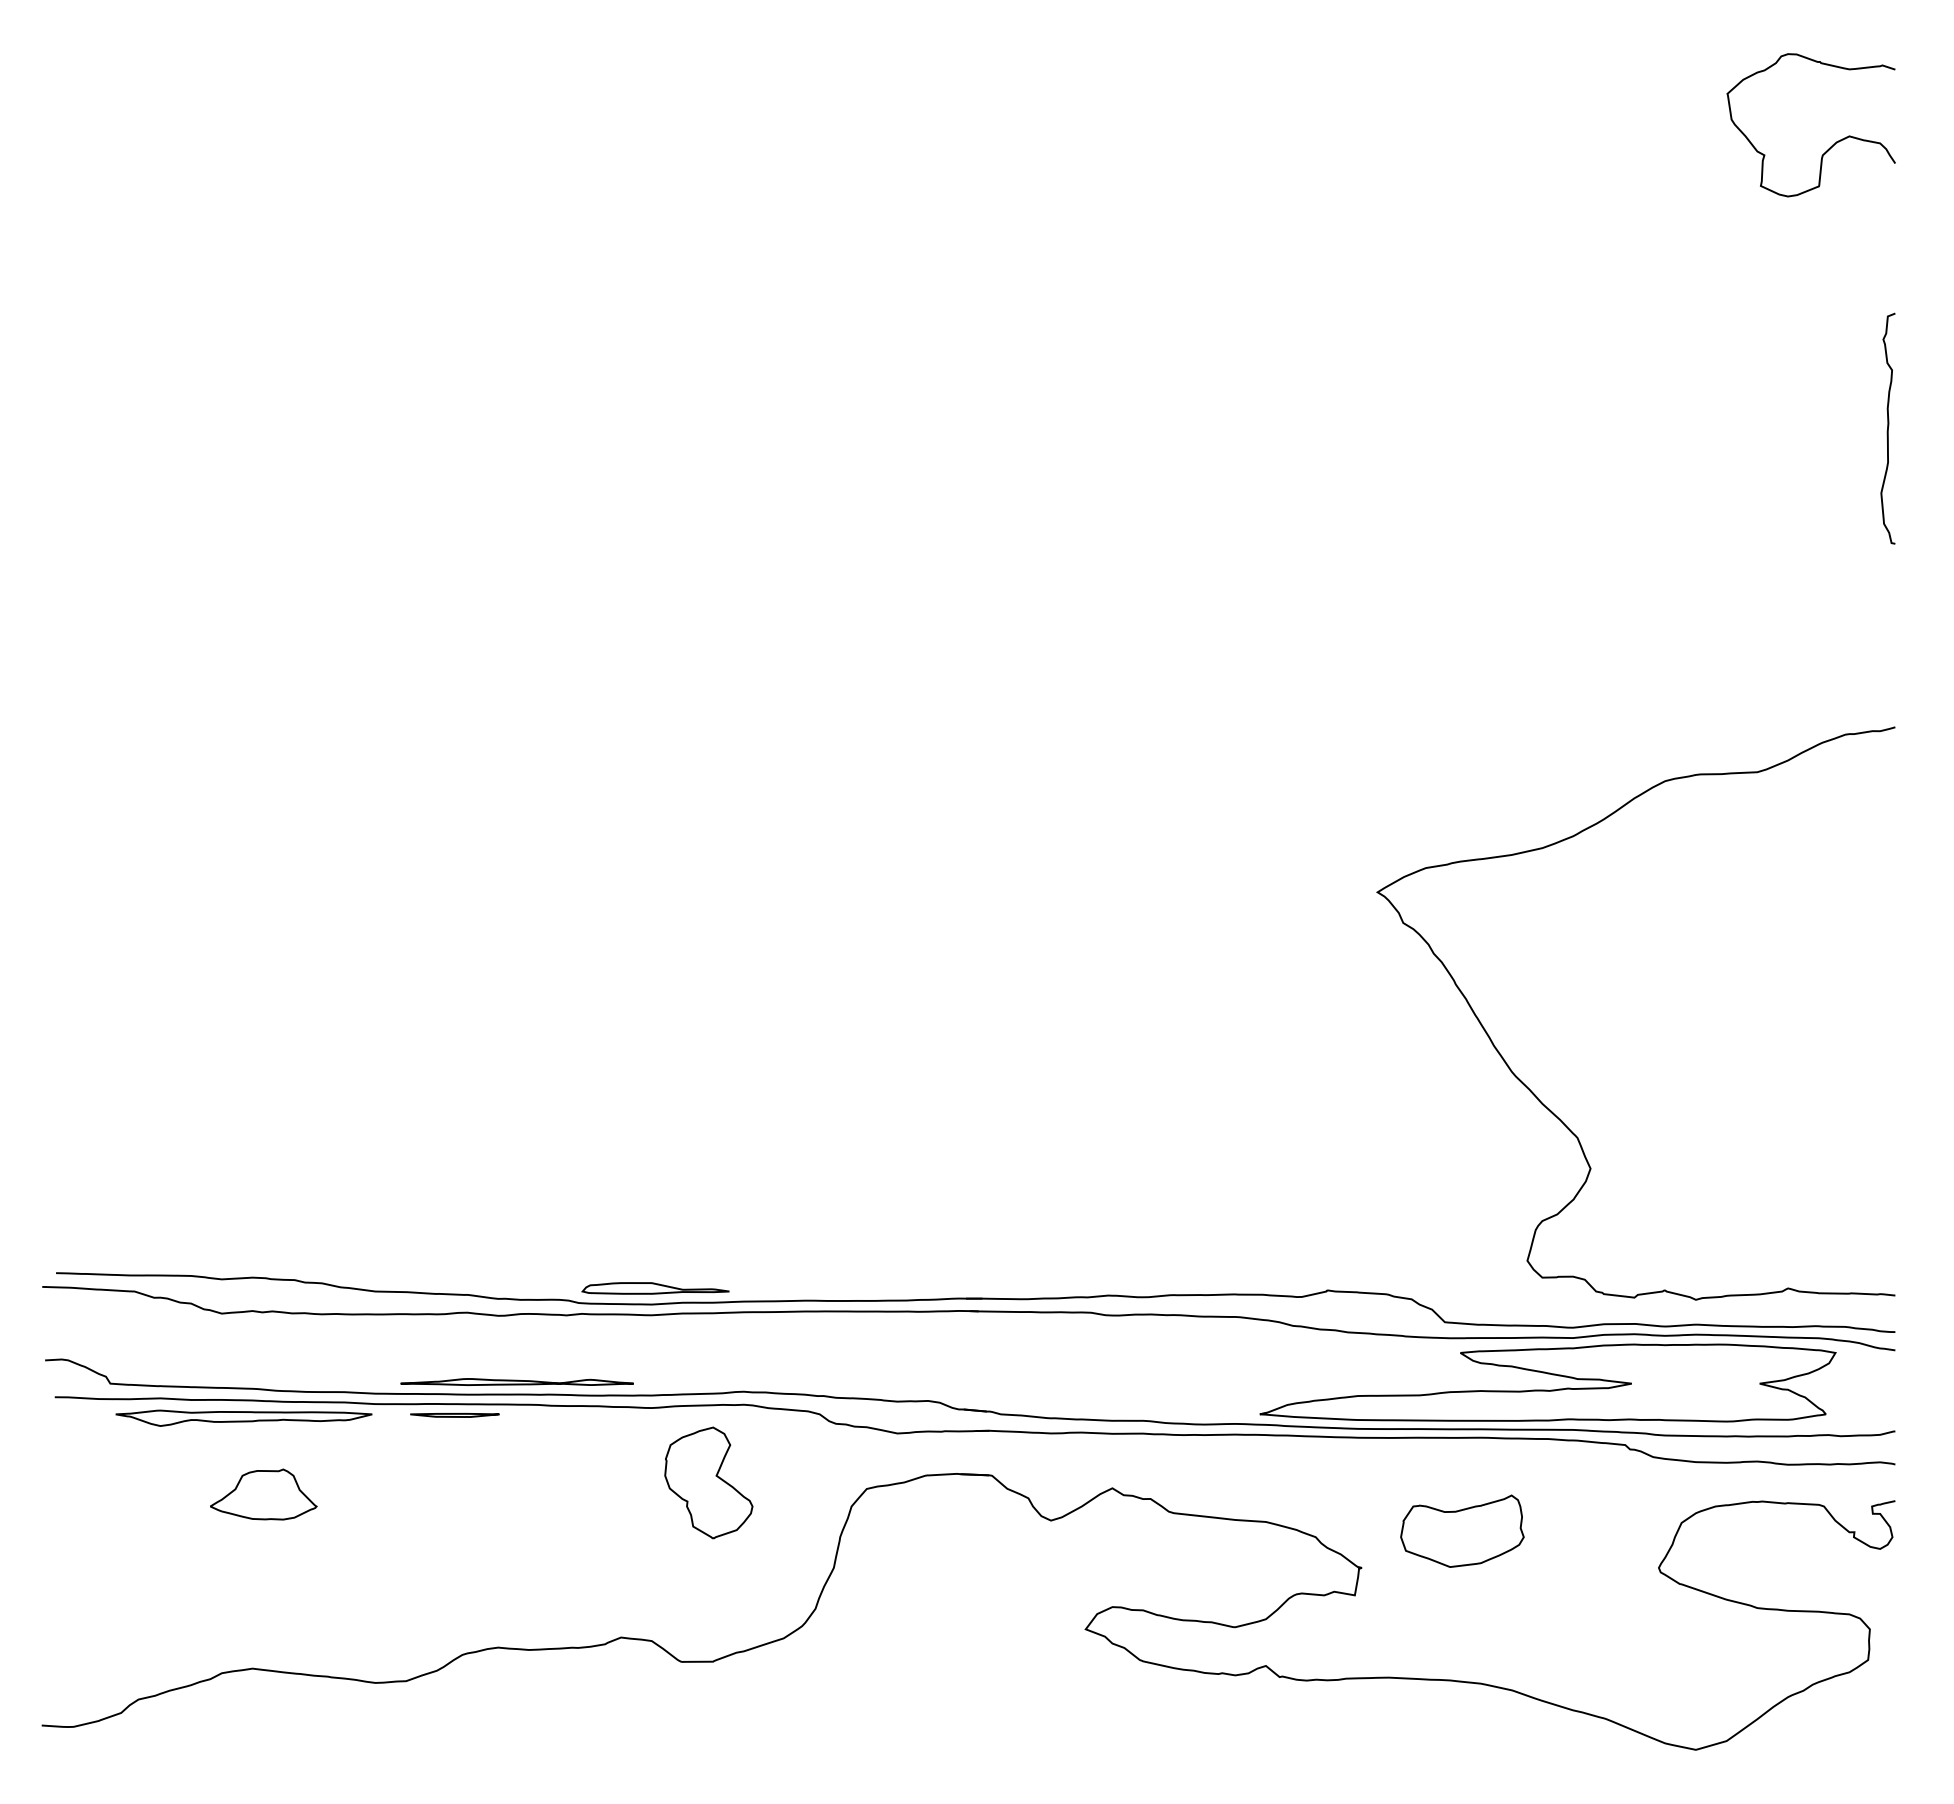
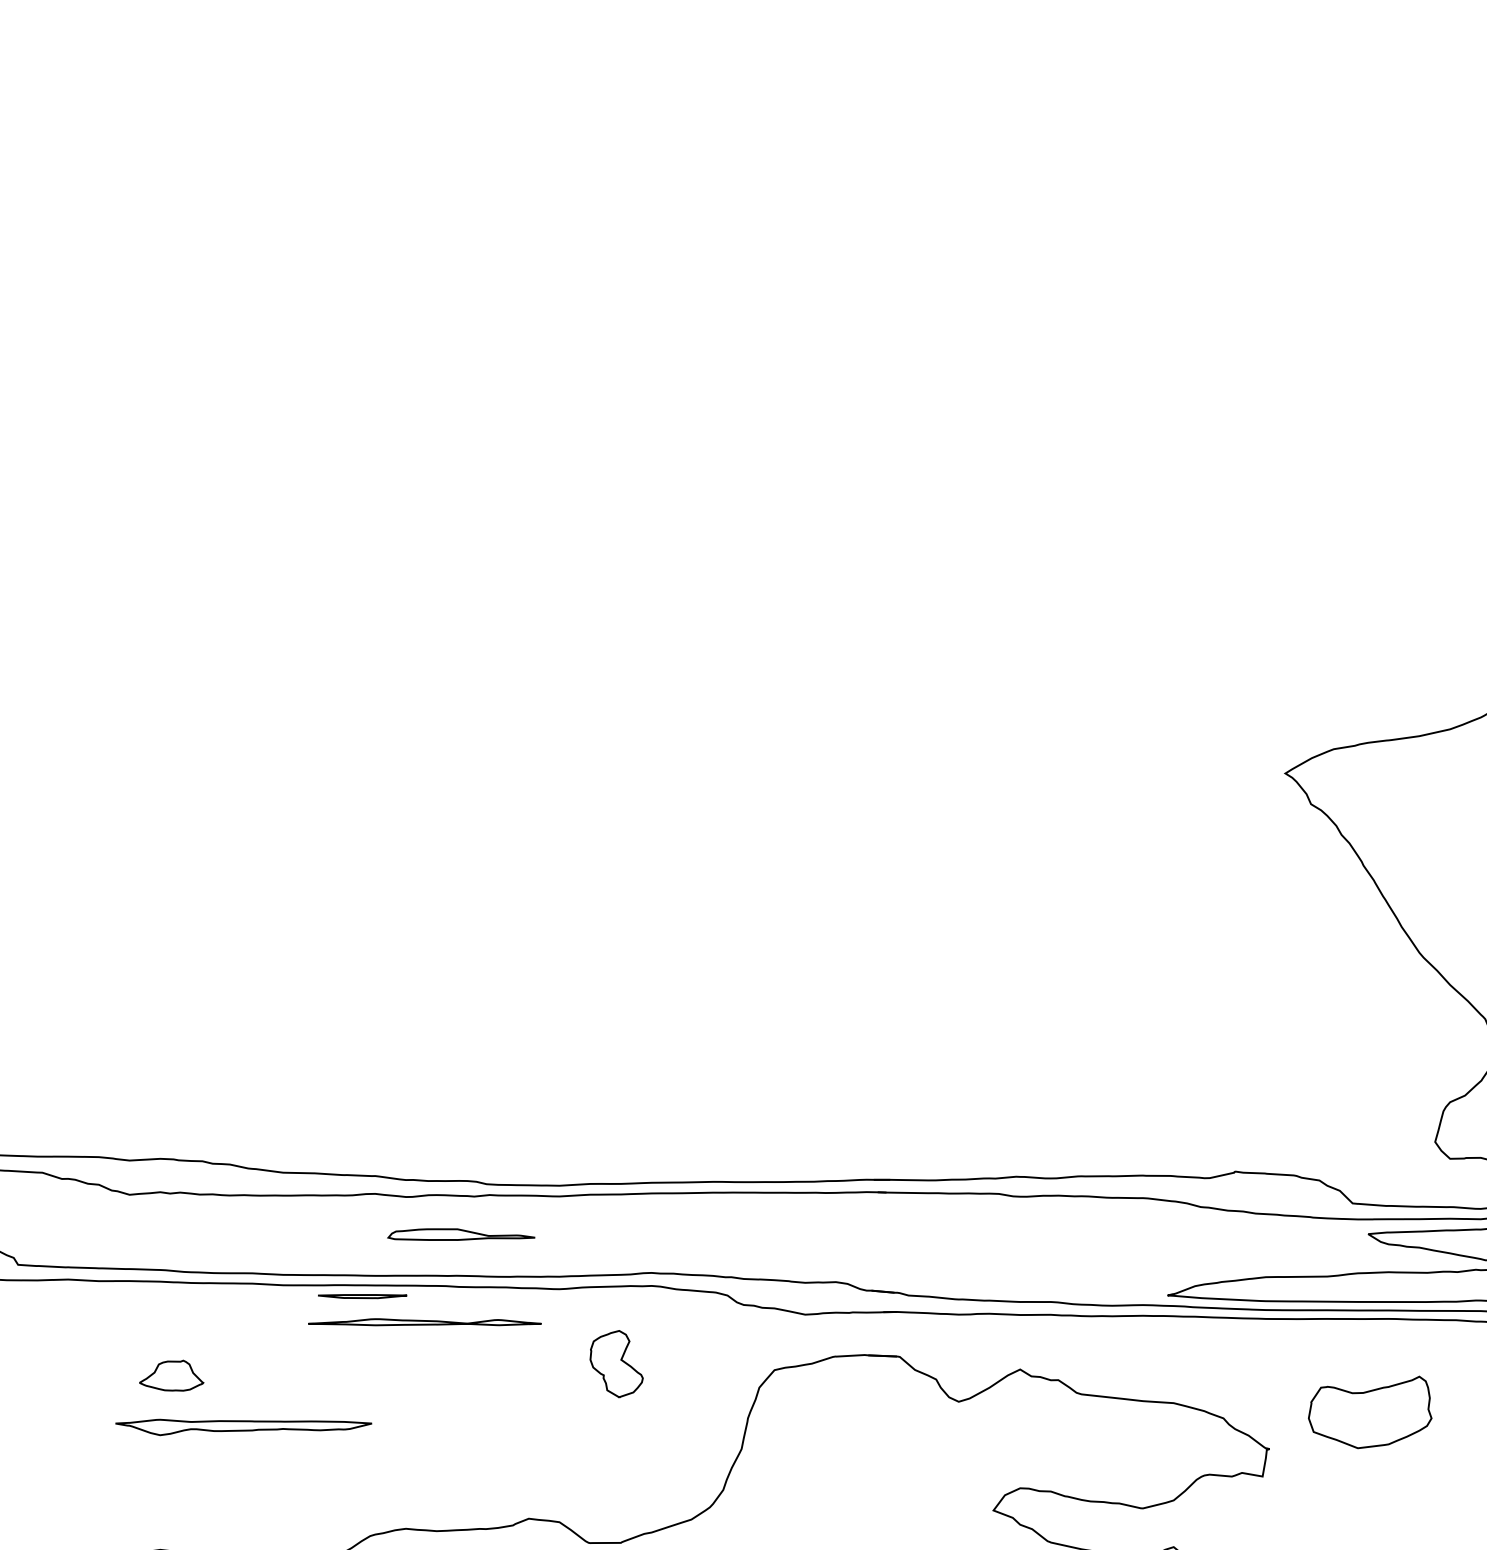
part: (655, 1288) -> (461, 1234), moved
part: (516, 1381) -> (424, 1321), moved
part: (243, 1417) -> (243, 1426), moved
part: (708, 1482) -> (616, 1363), size x0.6
part: (263, 1494) -> (171, 1375), size x0.6

